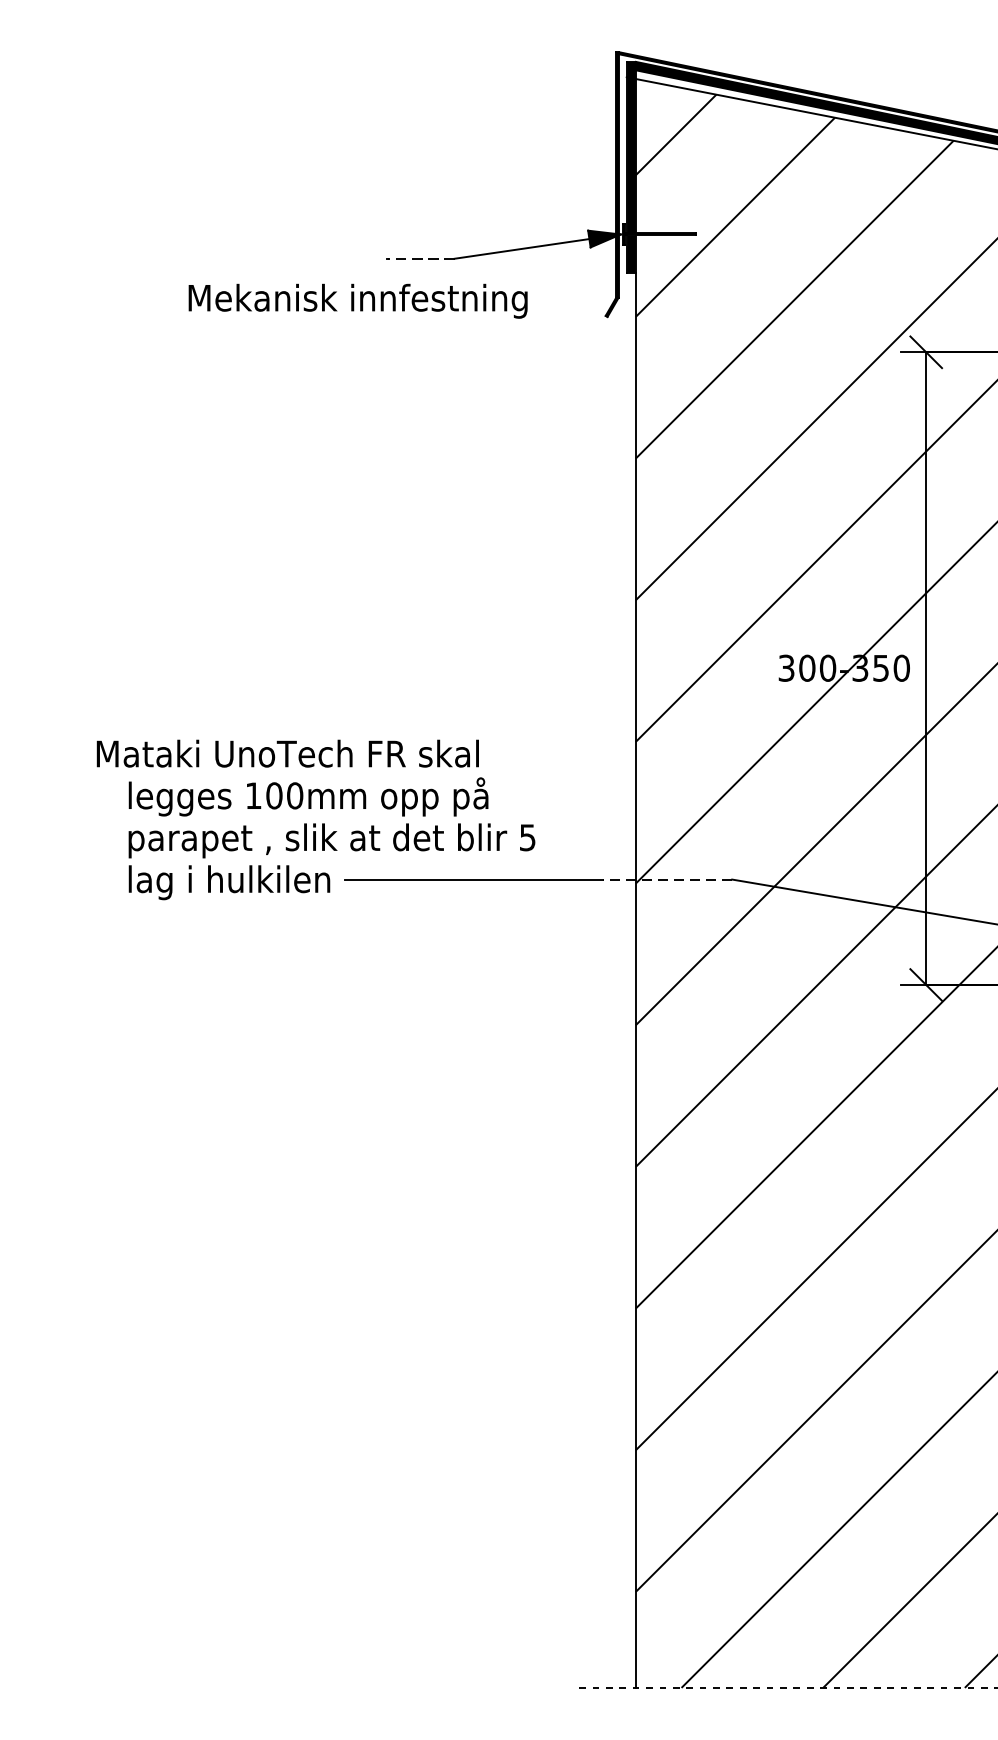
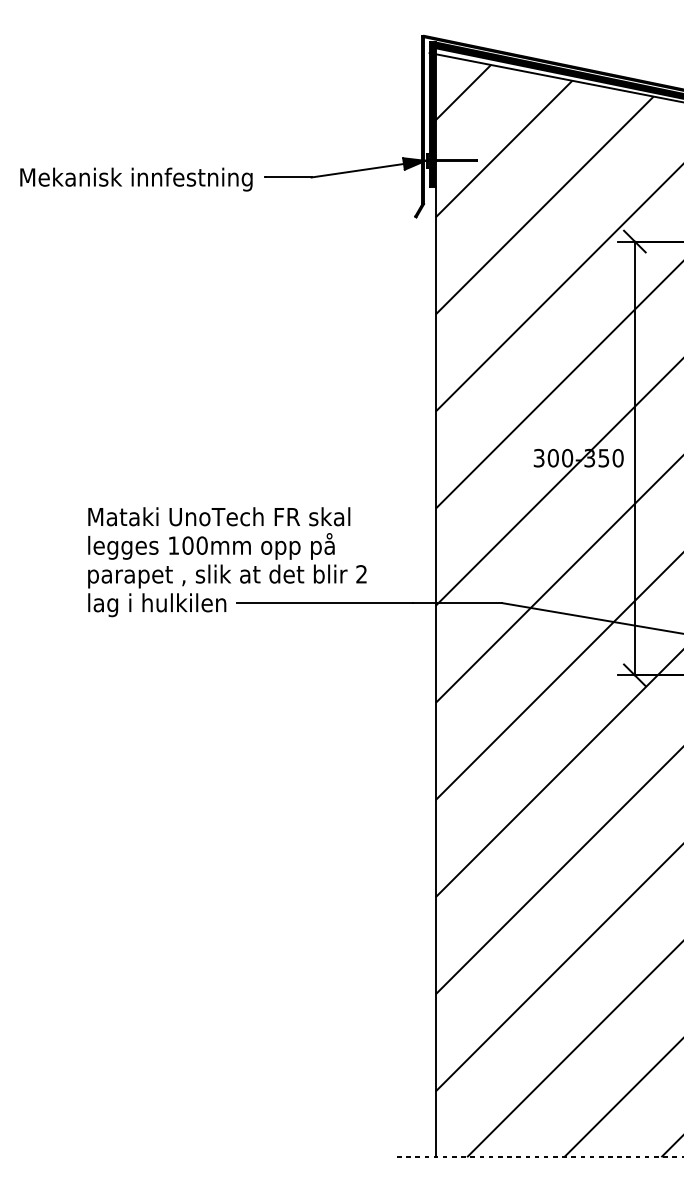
line: (420, 258) -> (288, 177), dashed -> solid
text: (358, 301) -> (136, 179), moved
text: (288, 753) -> (219, 516), moved
text: (527, 837) -> (361, 574), 5 -> 2
line: (666, 880) -> (456, 603), dashed -> solid

